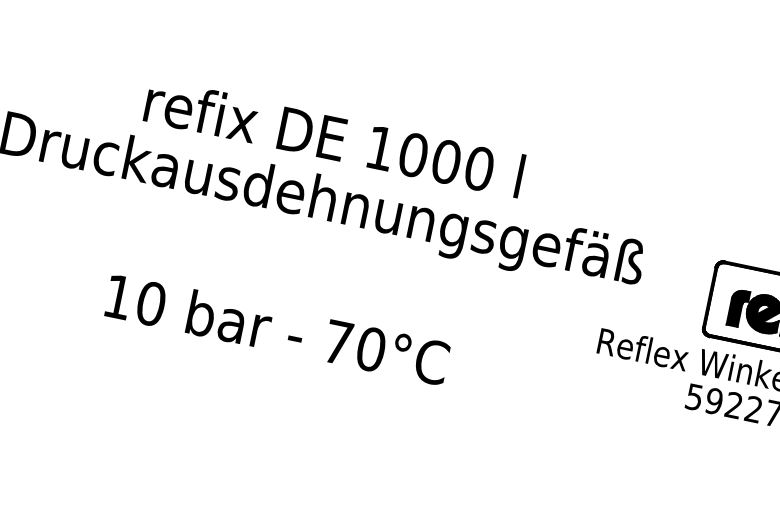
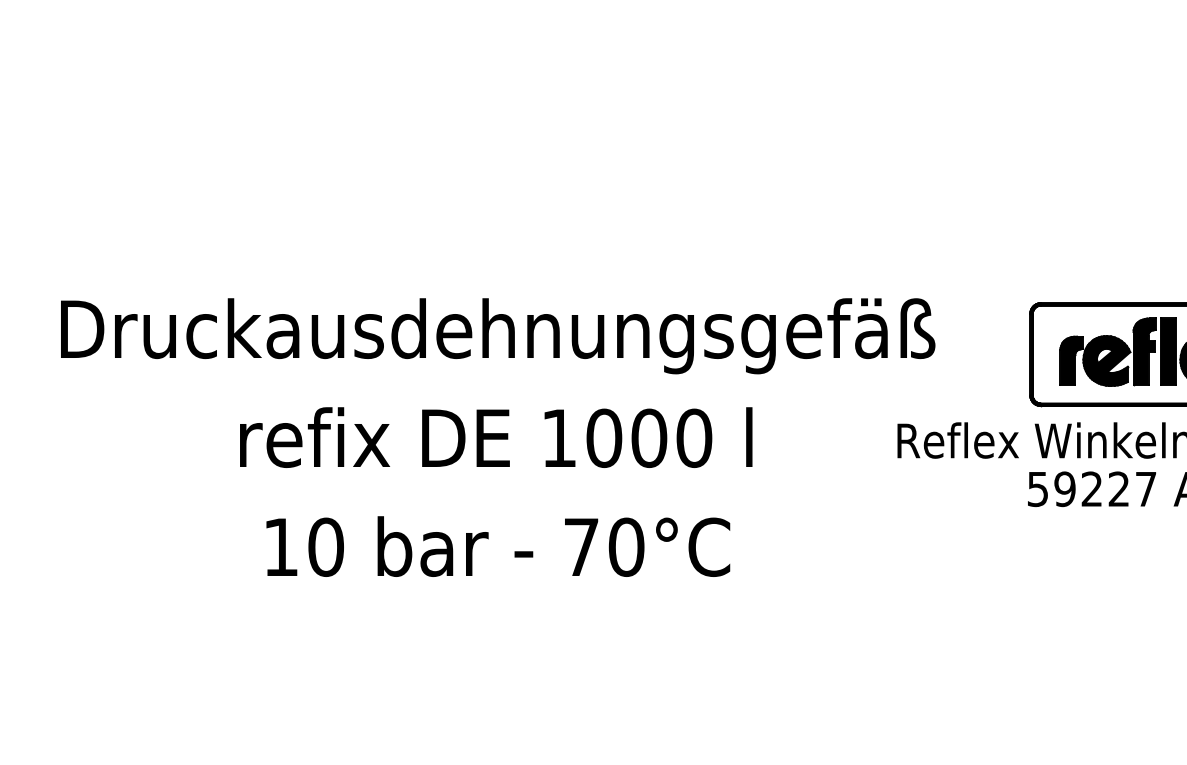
text: (334, 138) -> (496, 437), moved
text: (277, 329) -> (498, 546), moved

